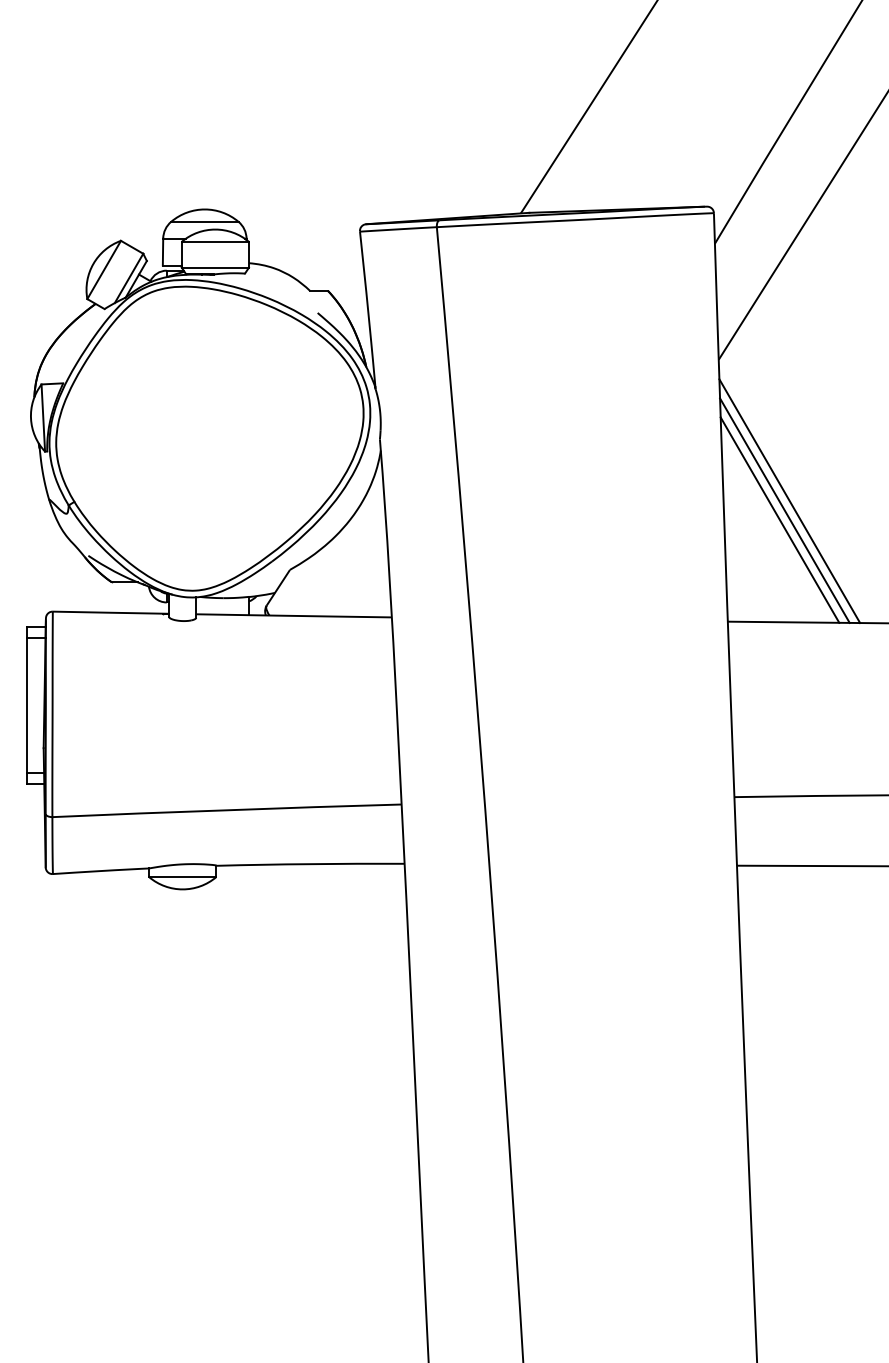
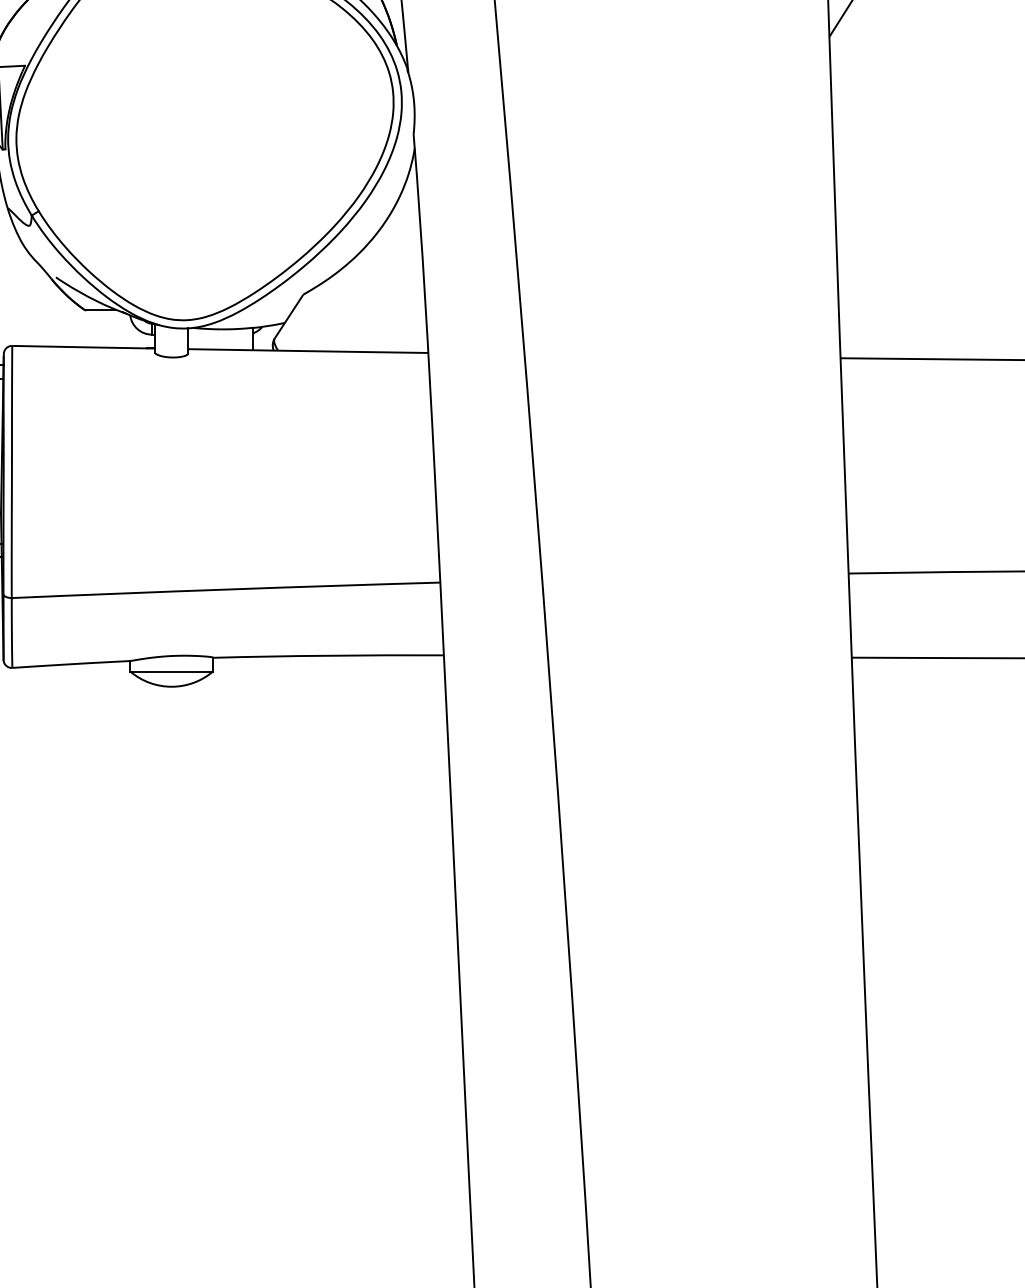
line: (789, 501) -> (916, 210), removed
line: (784, 510) -> (910, 221), removed
line: (779, 519) -> (903, 232), removed

